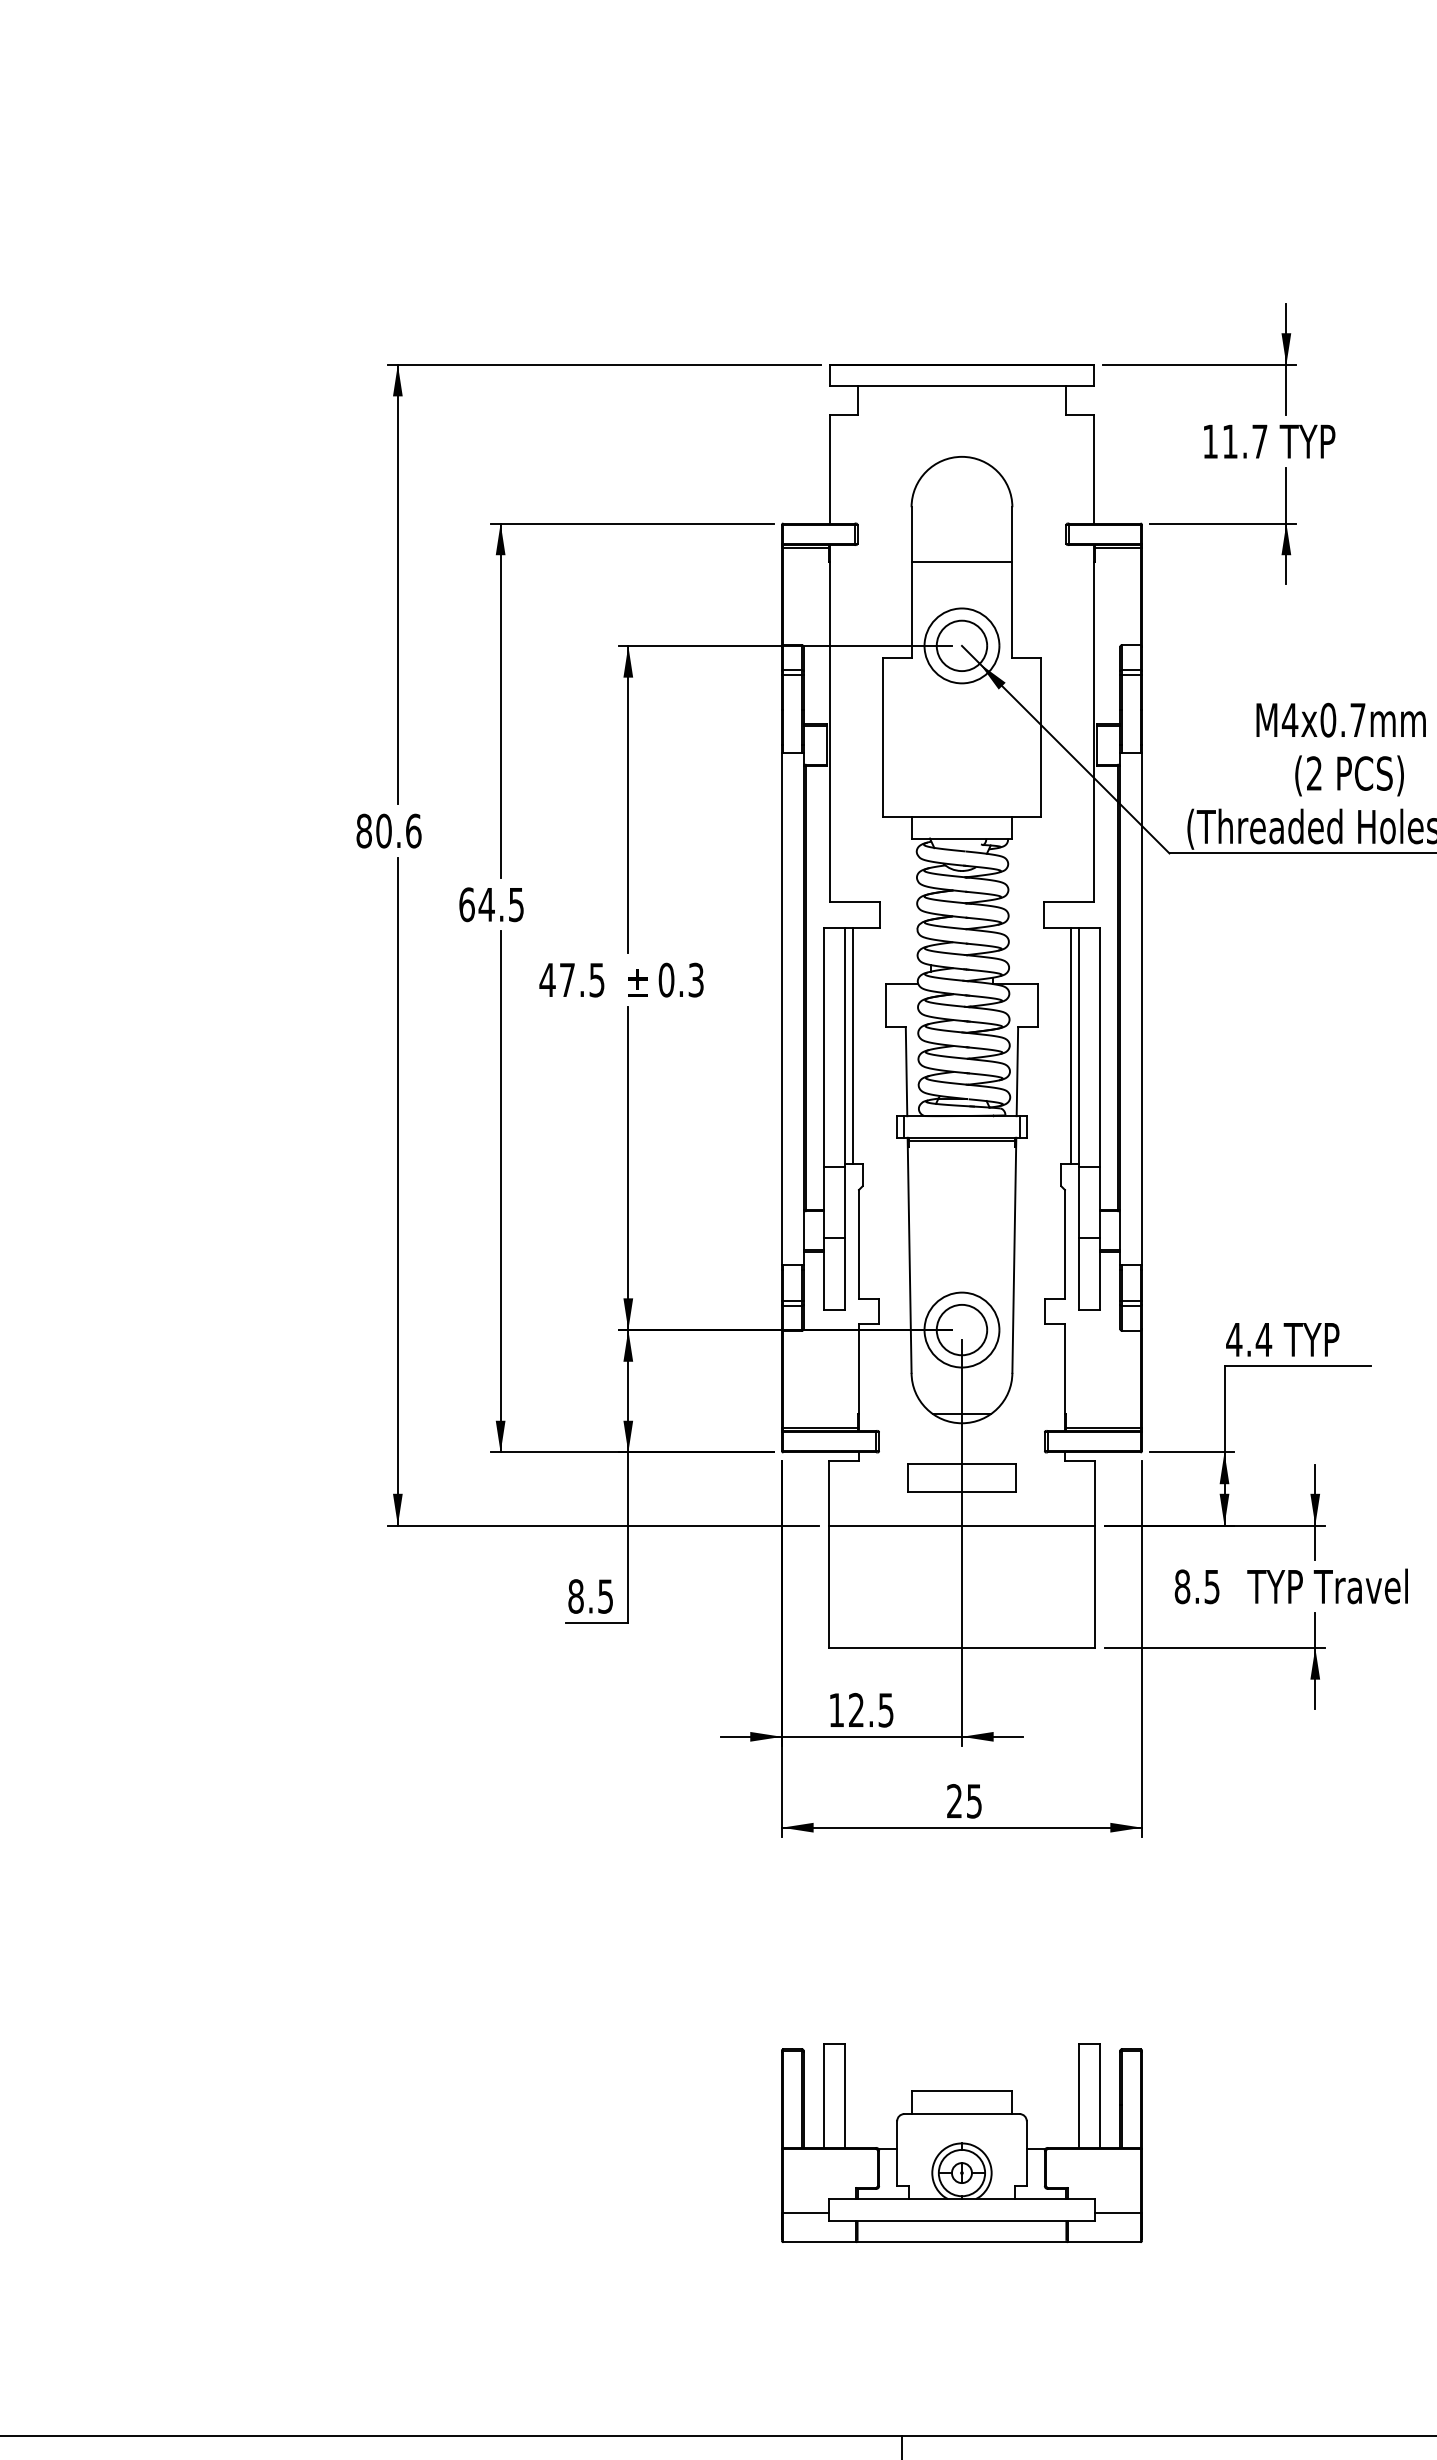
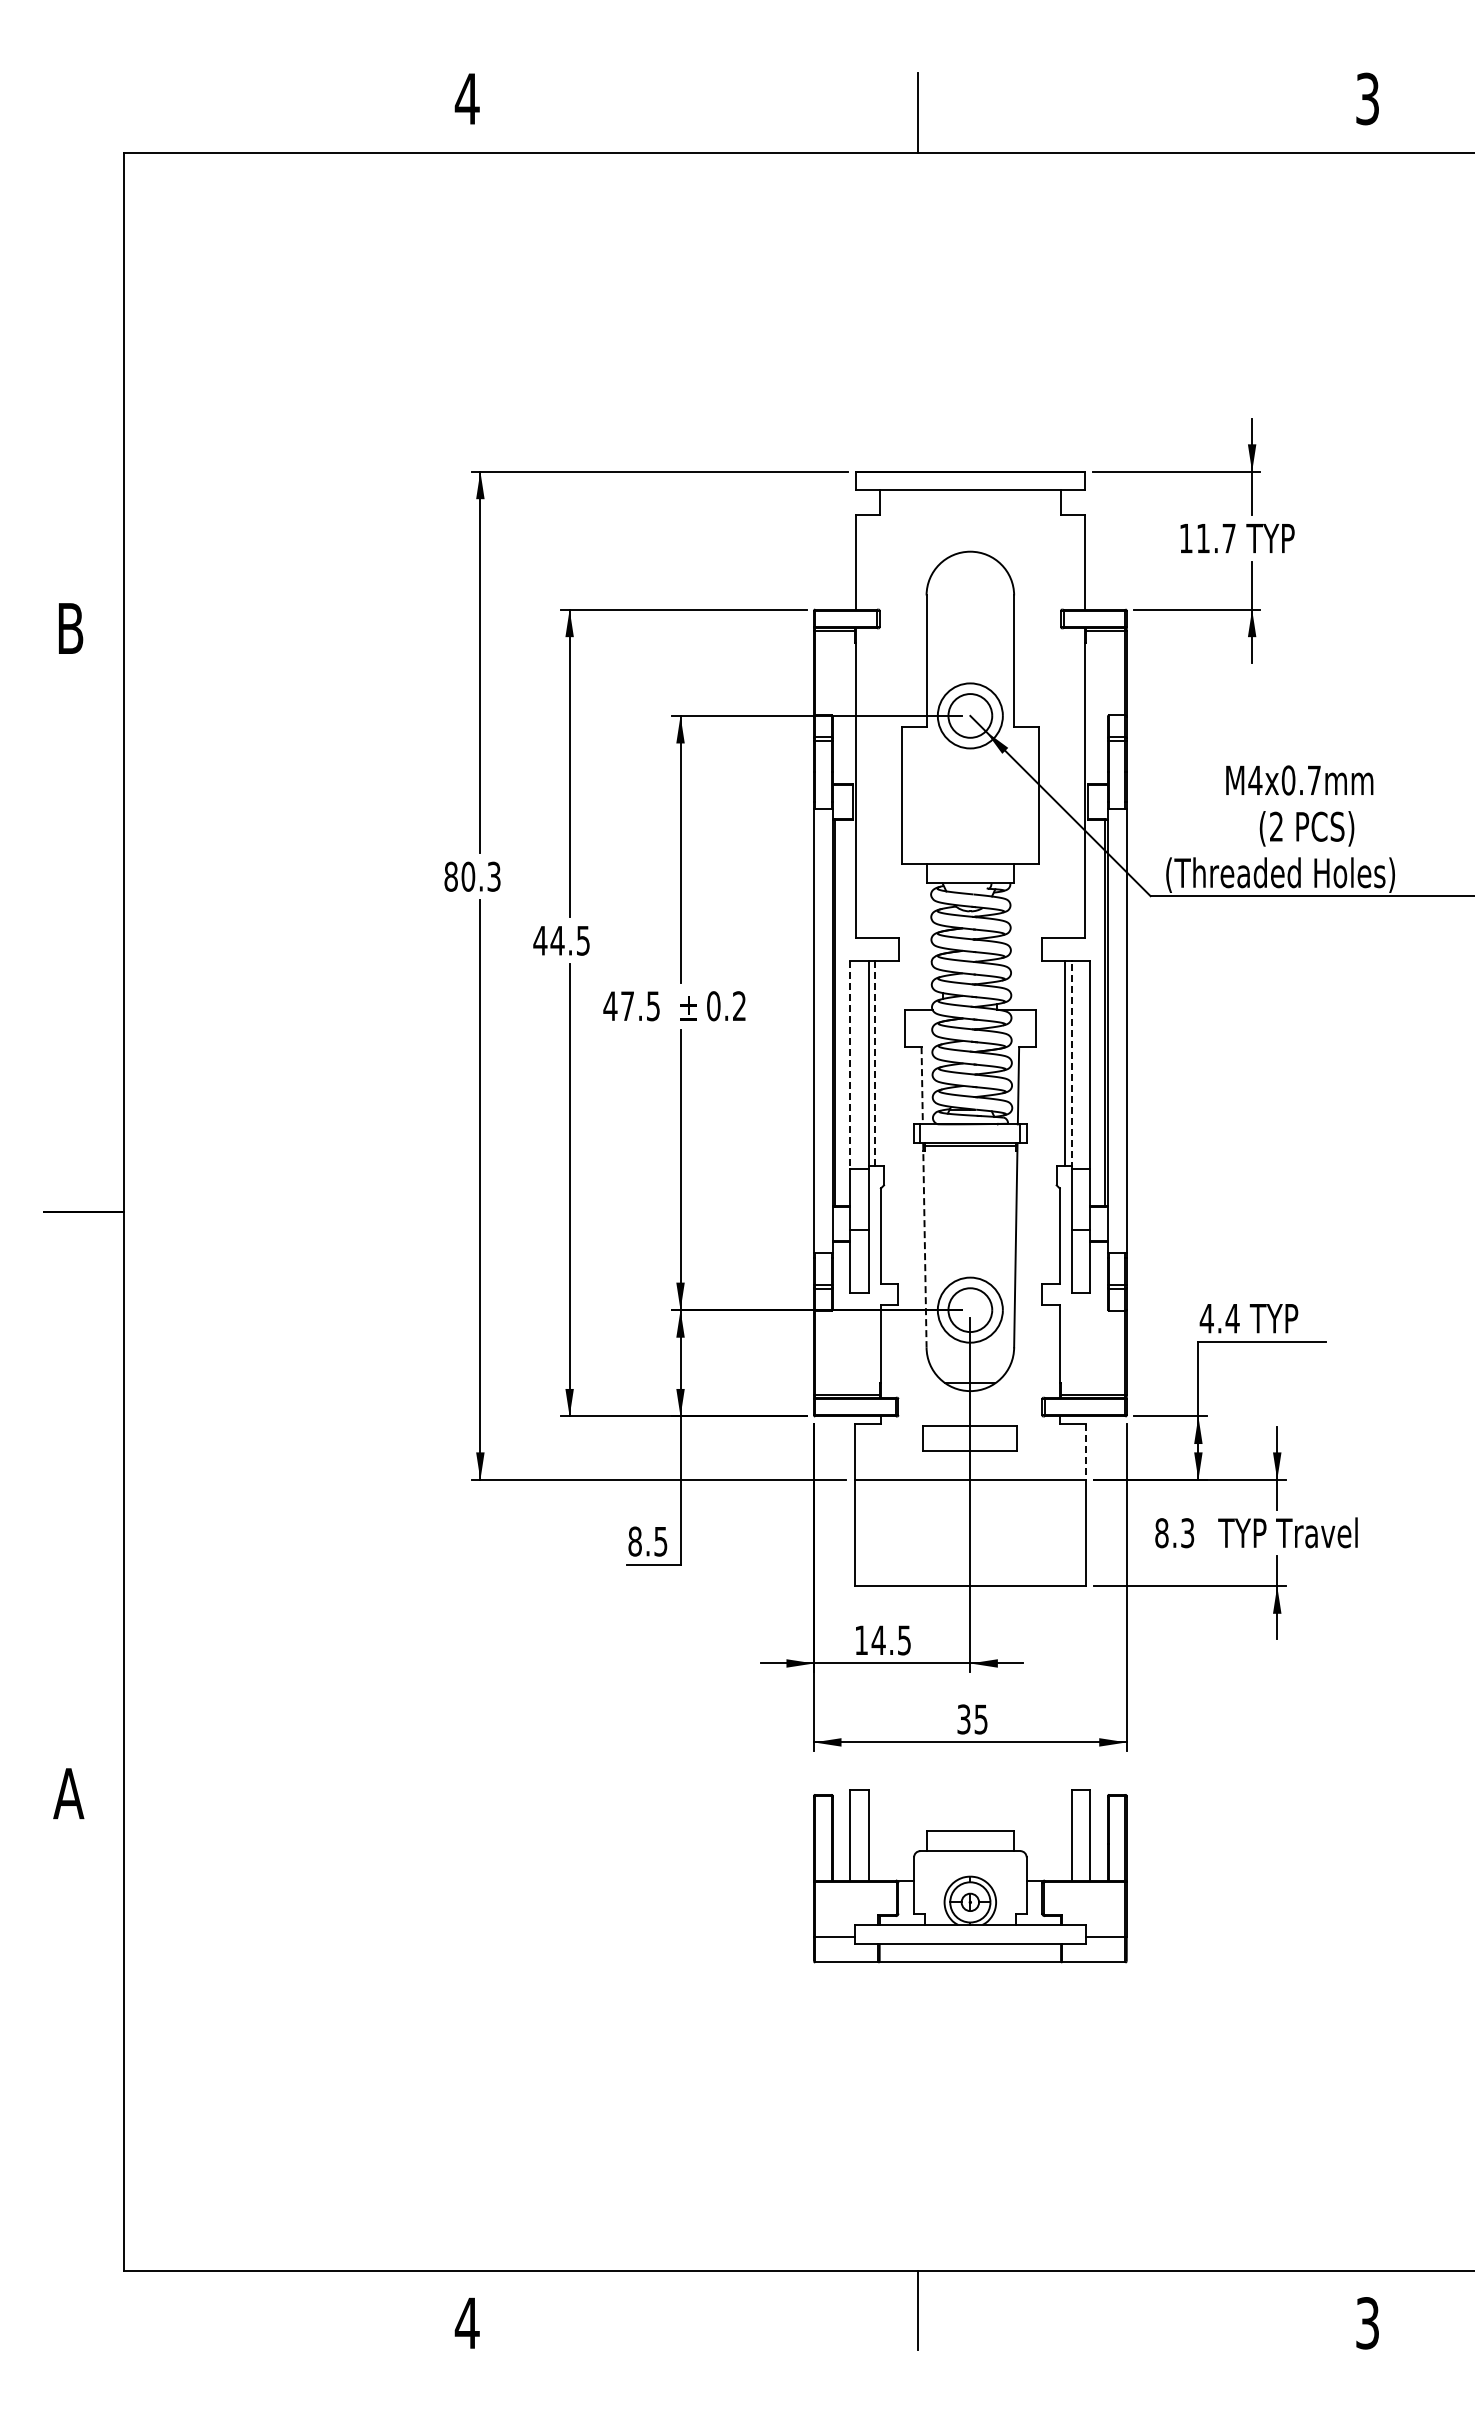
line: (962, 561) -> (970, 642), removed
text: (412, 830) -> (493, 876), 80.6 -> 80.3
text: (467, 904) -> (540, 940), 64.5 -> 44.5
text: (696, 980) -> (739, 1006), 0.3 -> 0.2
line: (852, 1046) -> (875, 1063), solid -> dashed
line: (1078, 1047) -> (1071, 1064), solid -> dashed
line: (823, 1048) -> (850, 1065), solid -> dashed
line: (906, 1071) -> (922, 1085), solid -> dashed
line: (909, 1255) -> (924, 1245), solid -> dashed
line: (1095, 1493) -> (1086, 1452), solid -> dashed
text: (1211, 1586) -> (1187, 1532), 8.5 -> 8.3
text: (856, 1709) -> (878, 1639), 12.5 -> 14.5
text: (954, 1801) -> (963, 1719), 25 -> 35
part: (962, 2143) -> (970, 1876), moved

